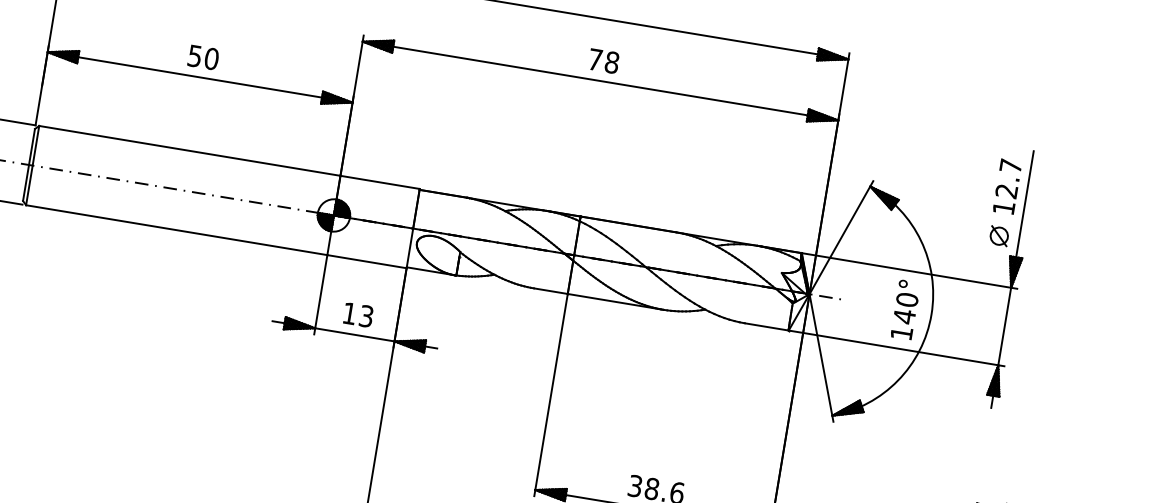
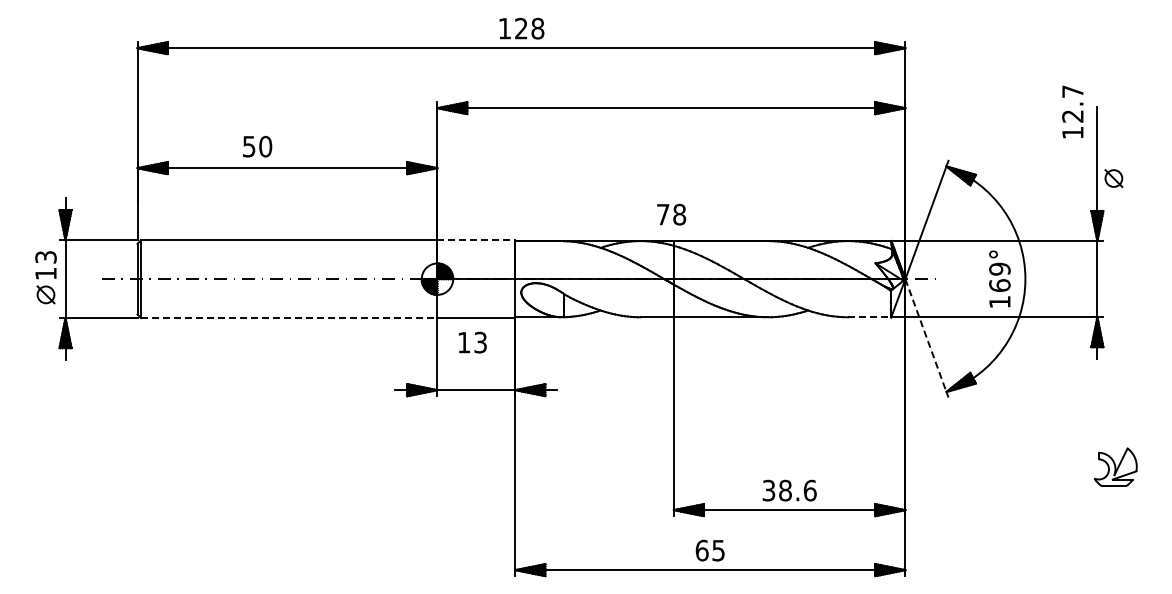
text: (203, 57) -> (257, 146), moved
text: (603, 61) -> (671, 214), moved
line: (380, 182) -> (476, 240), solid -> dashed
text: (1007, 186) -> (1072, 111), moved
line: (176, 230) -> (289, 318), solid -> dashed
part: (998, 236) -> (1113, 178), moved
text: (905, 308) -> (999, 277), 140° -> 169°
text: (358, 314) -> (472, 342), moved
line: (766, 327) -> (869, 317), solid -> dashed
line: (821, 358) -> (926, 338), solid -> dashed

